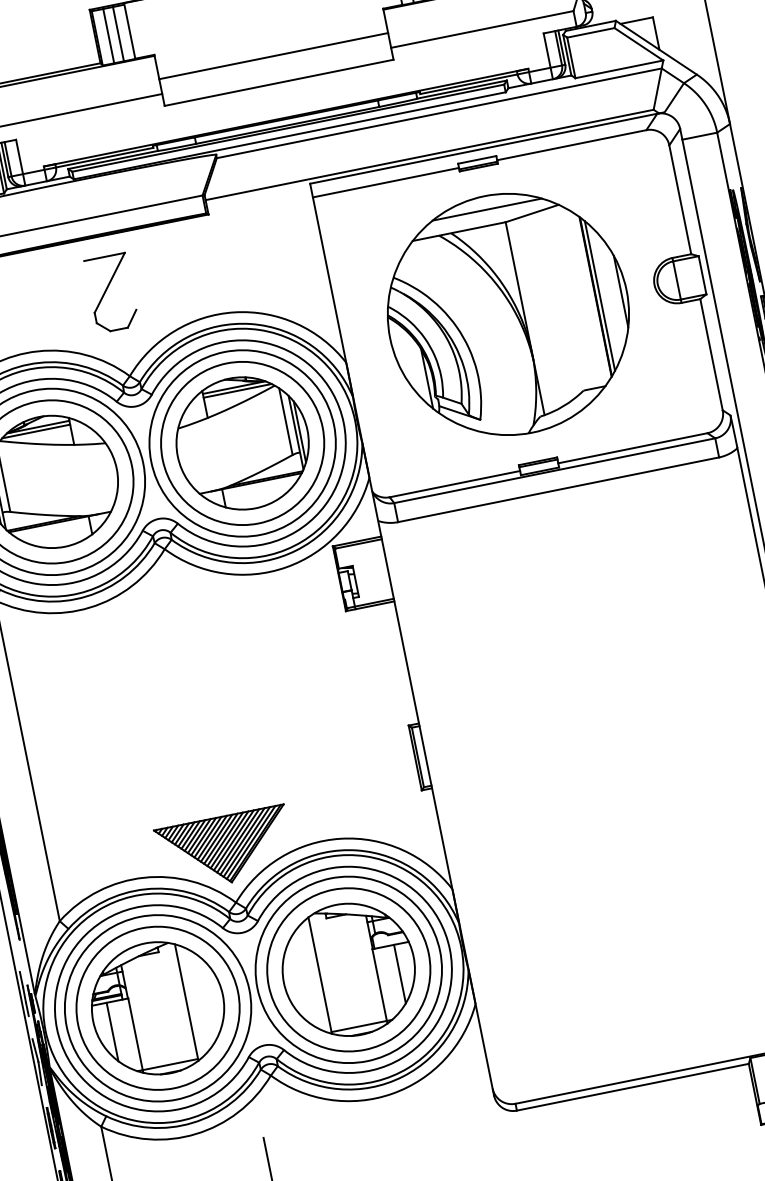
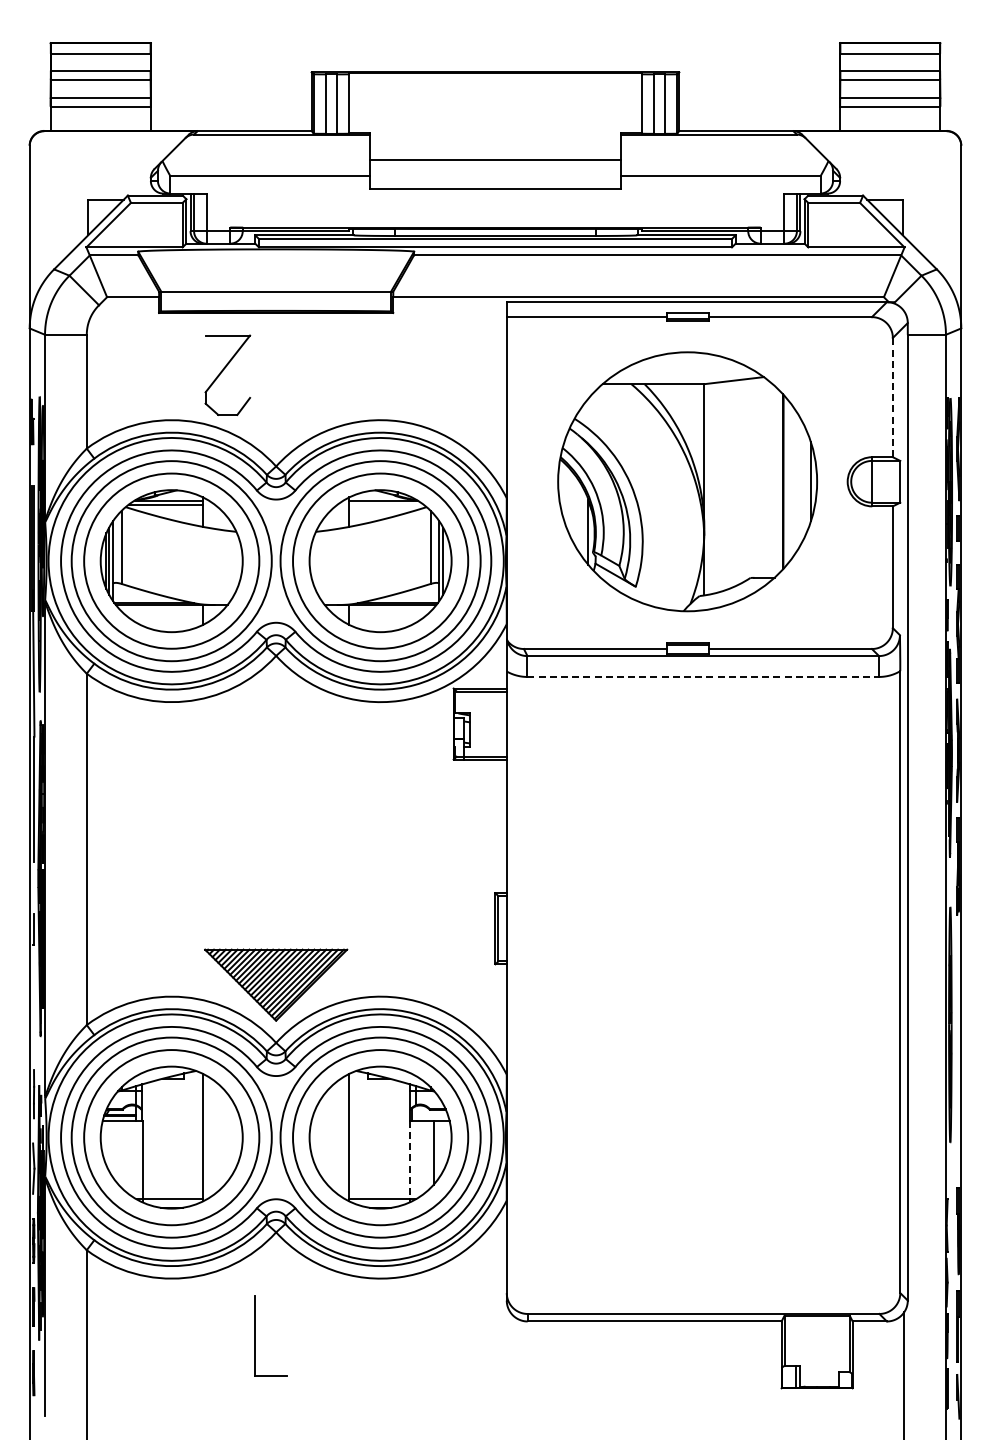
line: (679, 199) -> (892, 397), solid -> dashed
line: (487, 209) -> (687, 366), removed
part: (111, 292) -> (227, 374), moved
line: (599, 295) -> (787, 481), removed
line: (237, 390) -> (386, 504), removed
line: (558, 489) -> (703, 676), solid -> dashed
line: (379, 985) -> (409, 1160), solid -> dashed
line: (112, 1031) -> (118, 1152), removed

